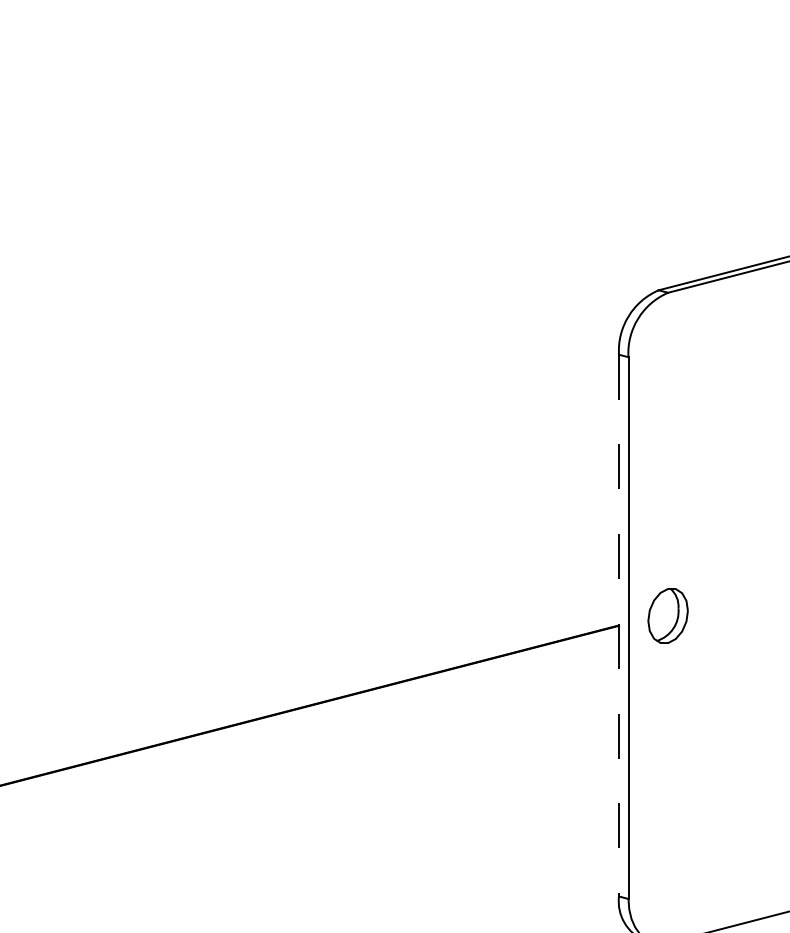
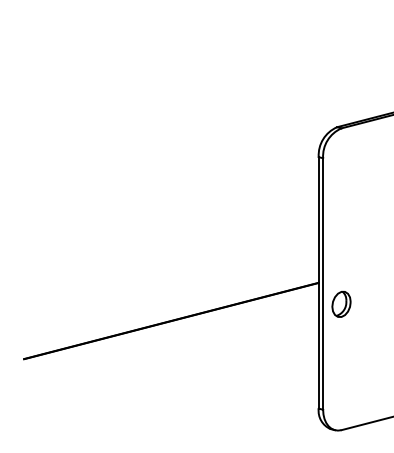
part: (668, 616) -> (341, 304), moved
line: (618, 624) -> (318, 282), dashed -> solid

